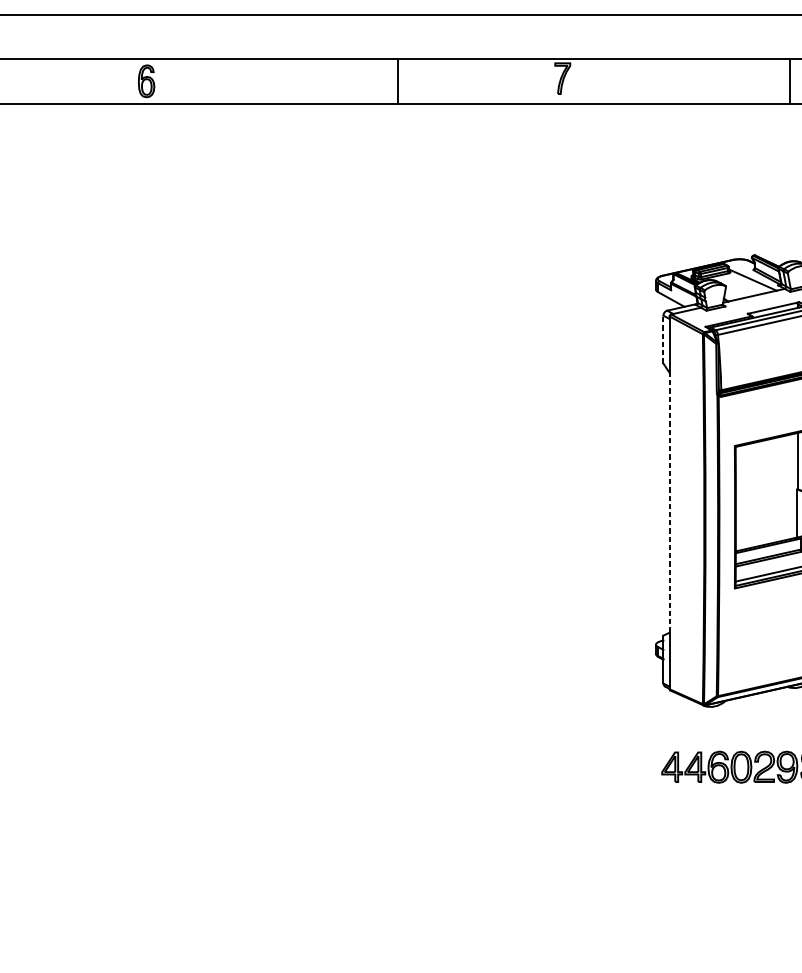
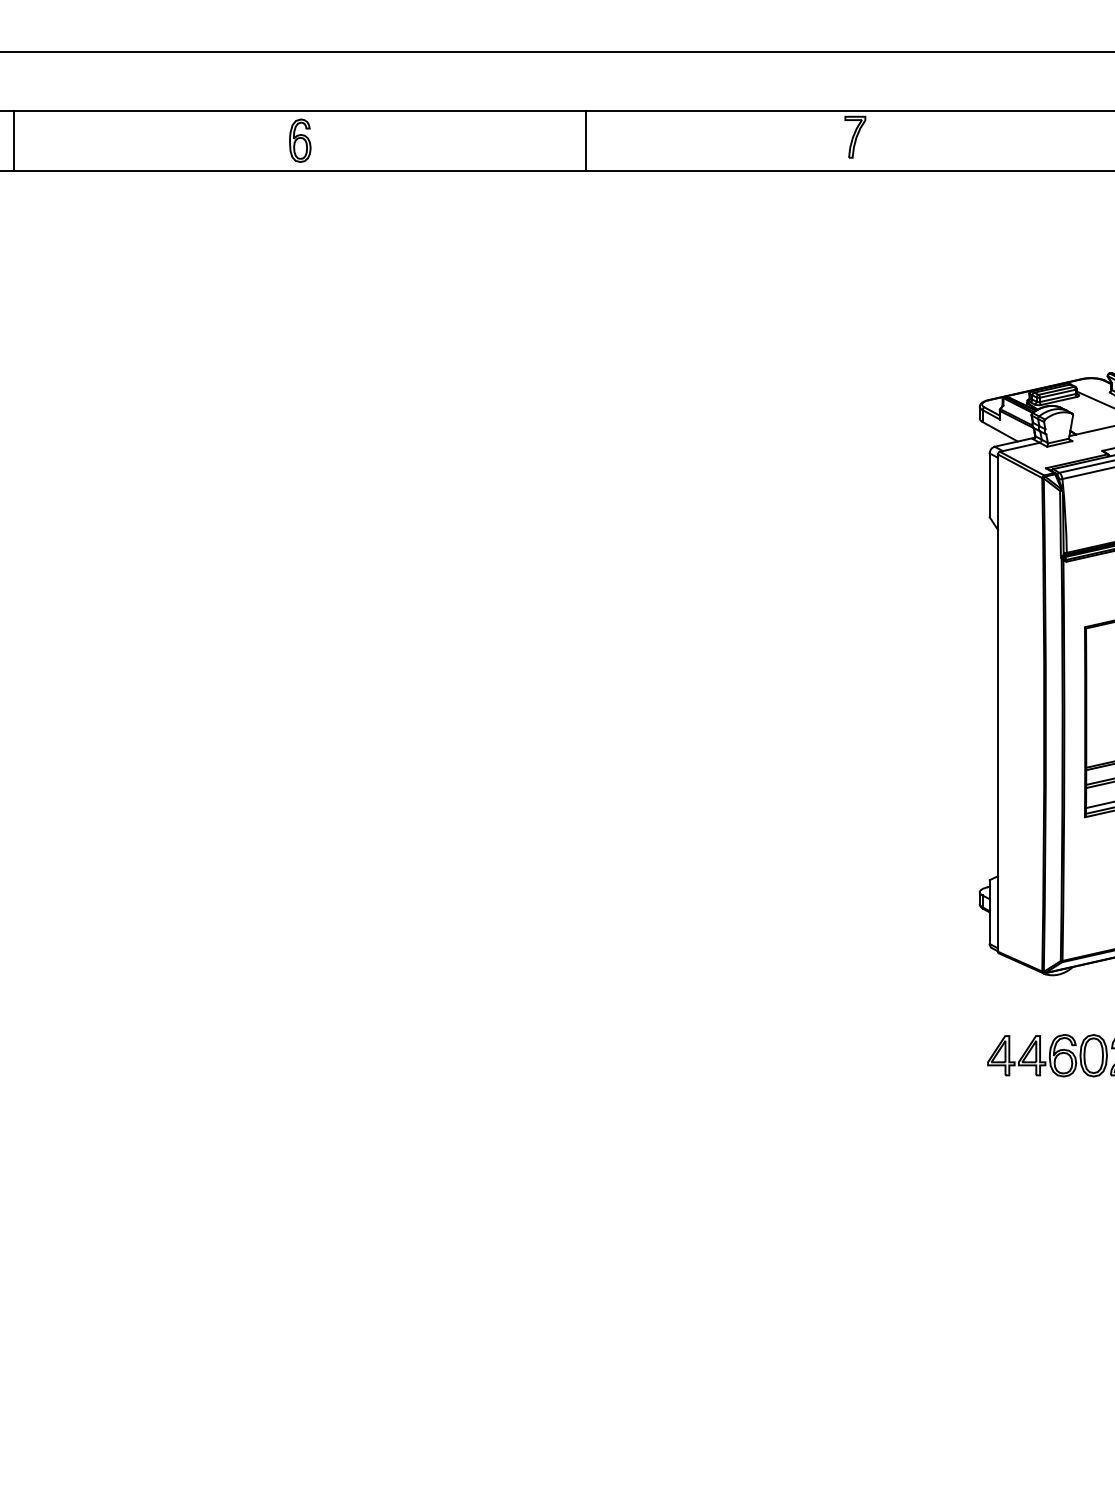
line: (397, 81) -> (586, 140), moved
line: (663, 339) -> (989, 485), dashed -> solid
line: (669, 502) -> (997, 702), dashed -> solid

